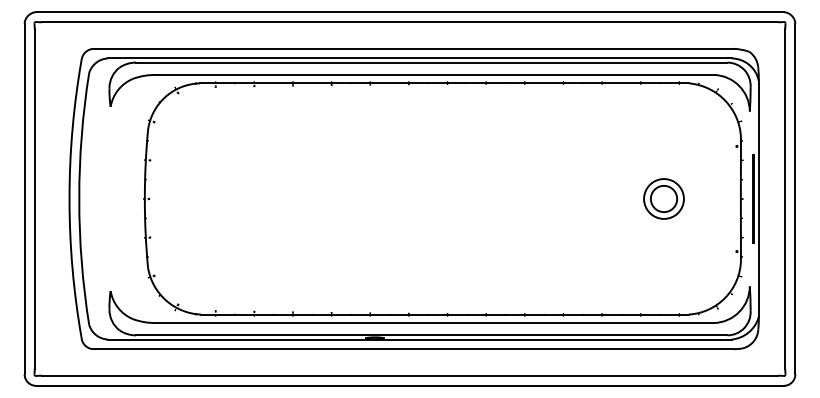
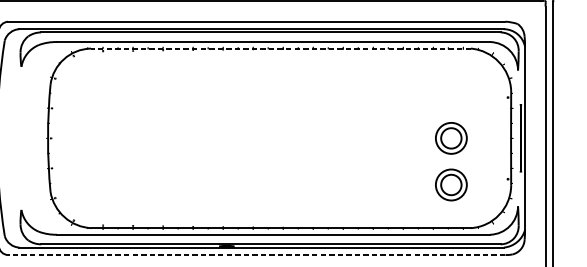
line: (444, 83) -> (280, 48), solid -> dashed
part: (663, 258) -> (450, 184), added
line: (413, 349) -> (256, 255), solid -> dashed

